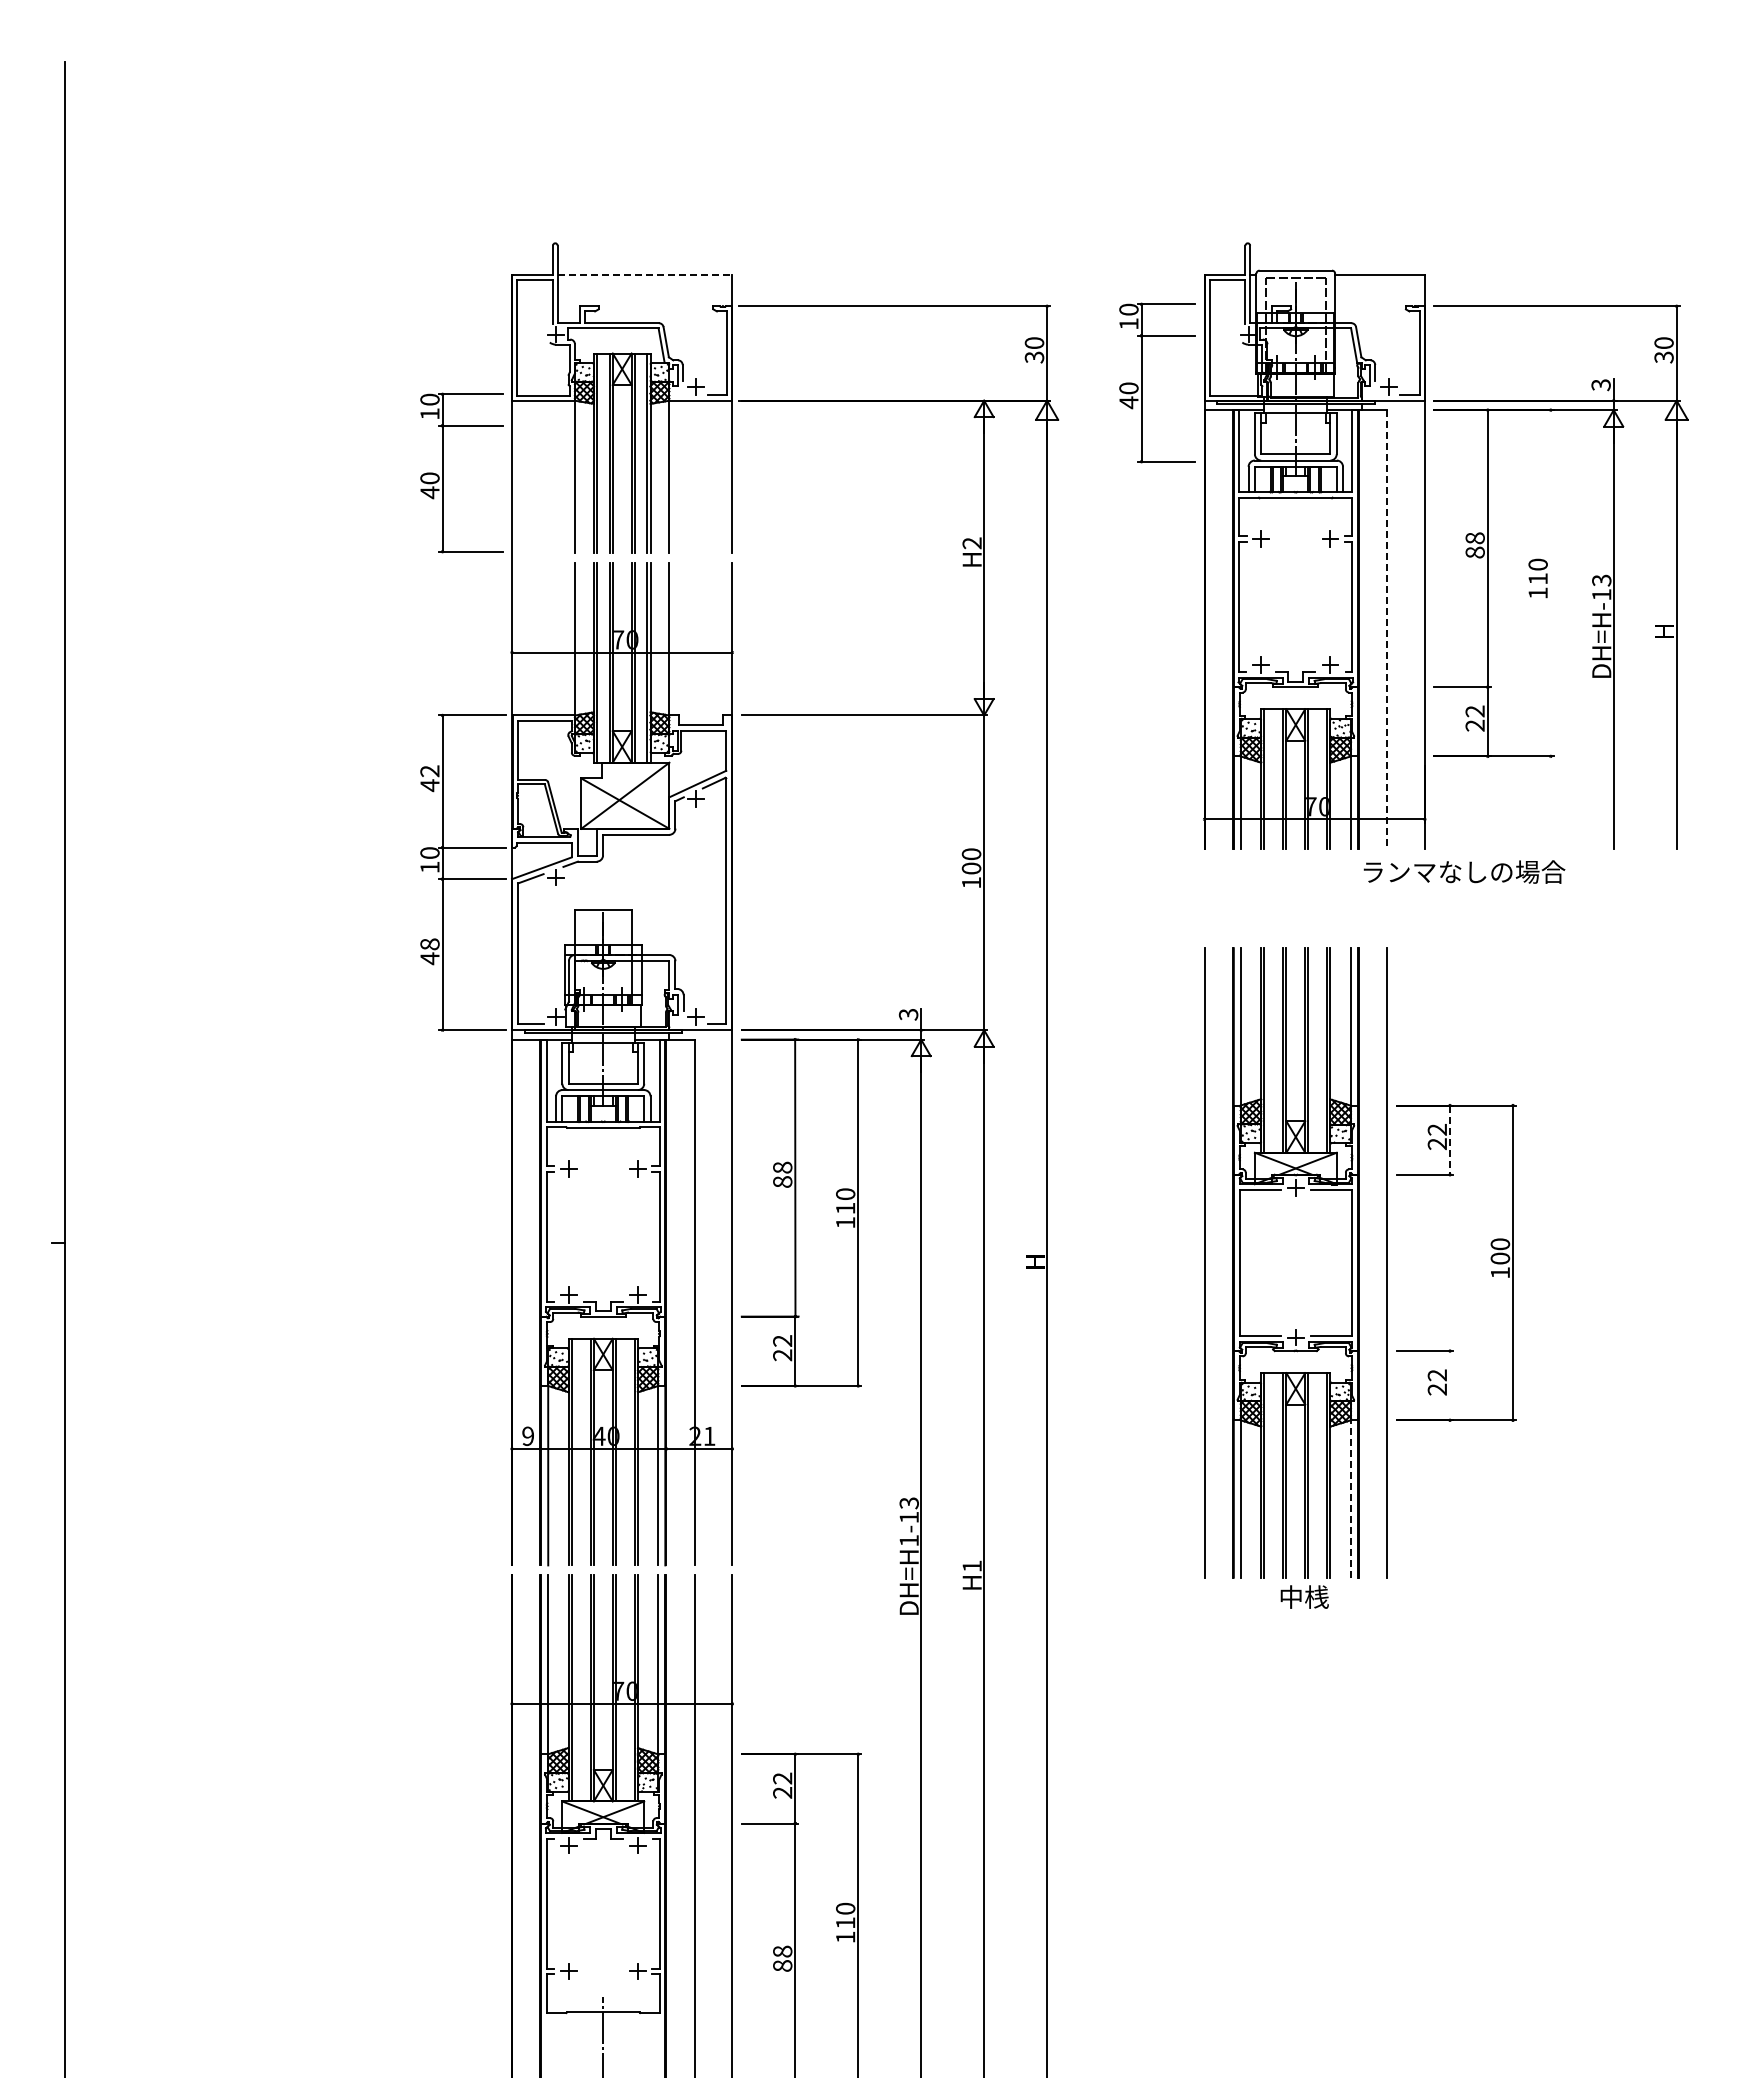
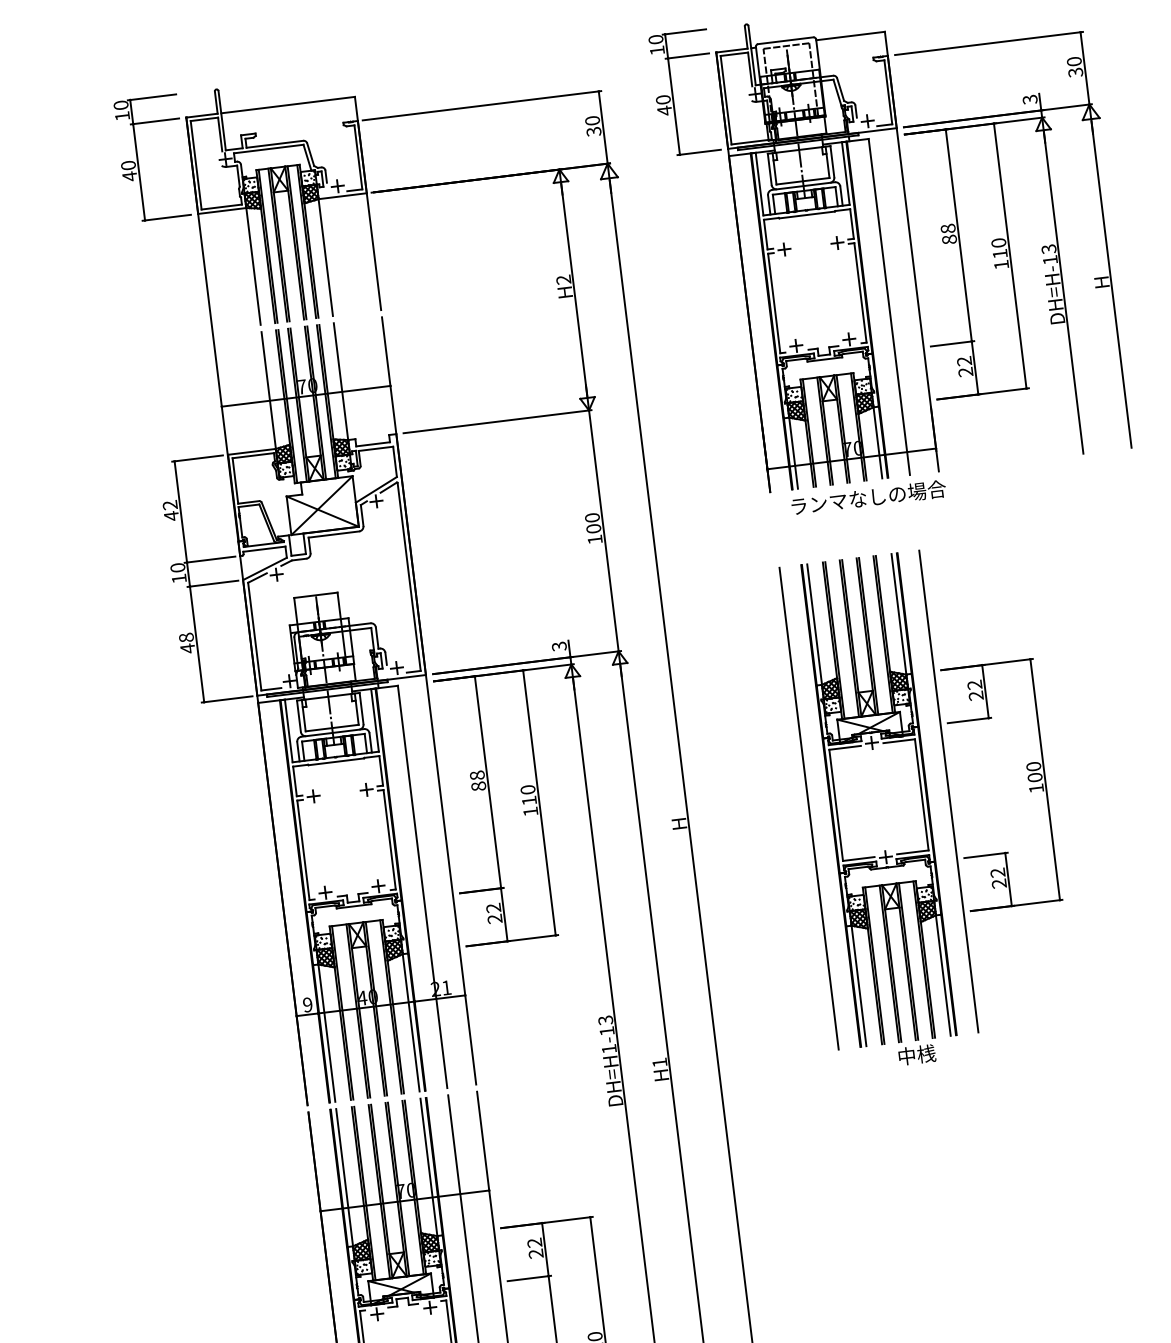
line: (645, 274) -> (288, 104), dashed -> solid
part: (1142, 382) -> (673, 94), moved
part: (443, 472) -> (138, 159), moved
line: (1550, 583) -> (1010, 256), added
line: (1387, 629) -> (889, 306), dashed -> solid
text: (1464, 871) -> (868, 497), moved
line: (1450, 1140) -> (985, 691), dashed -> solid
line: (1450, 1385) -> (1008, 879), added
line: (1350, 1498) -> (942, 975), dashed -> solid

